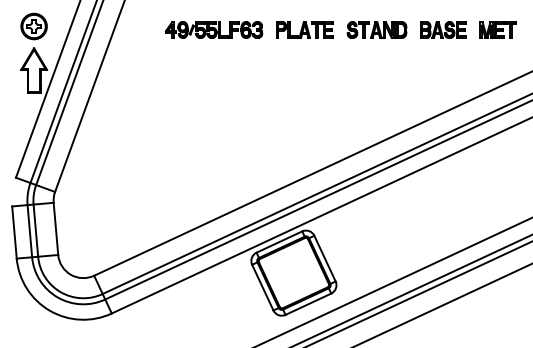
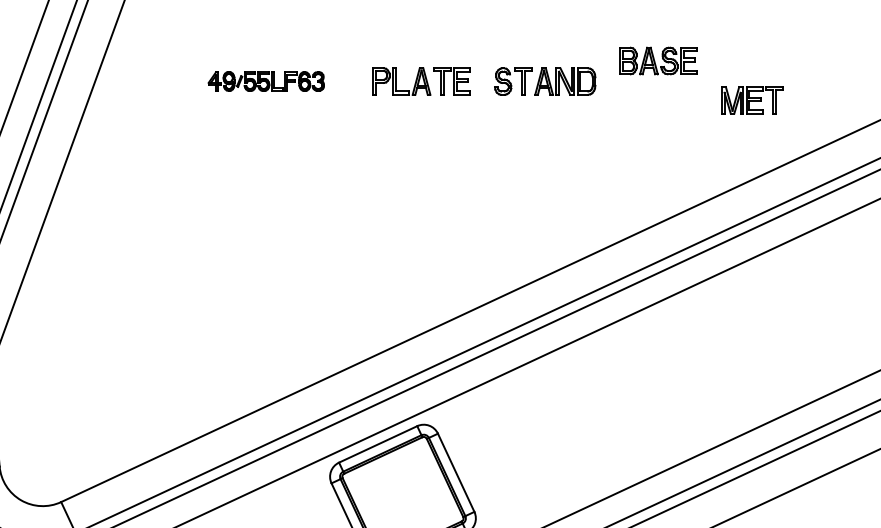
part: (213, 29) -> (265, 80), size x0.7
part: (443, 29) -> (658, 60), moved
part: (497, 29) -> (751, 99), moved

